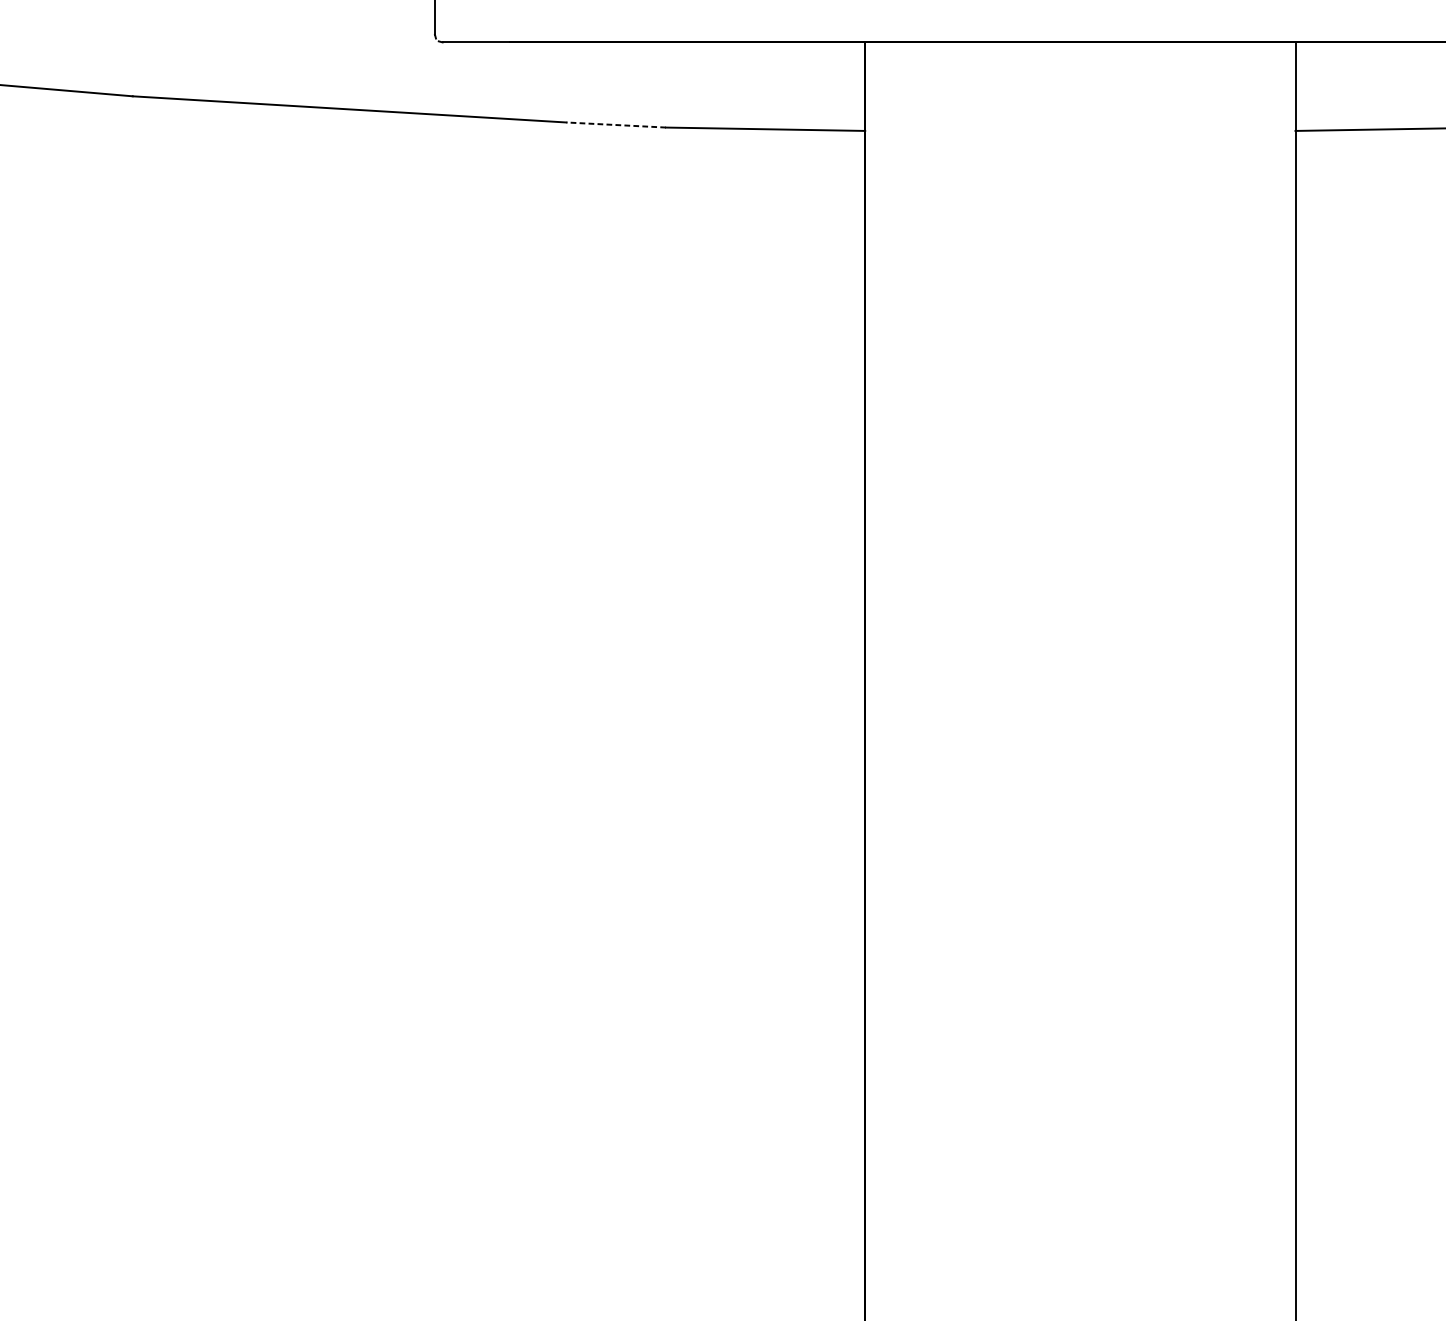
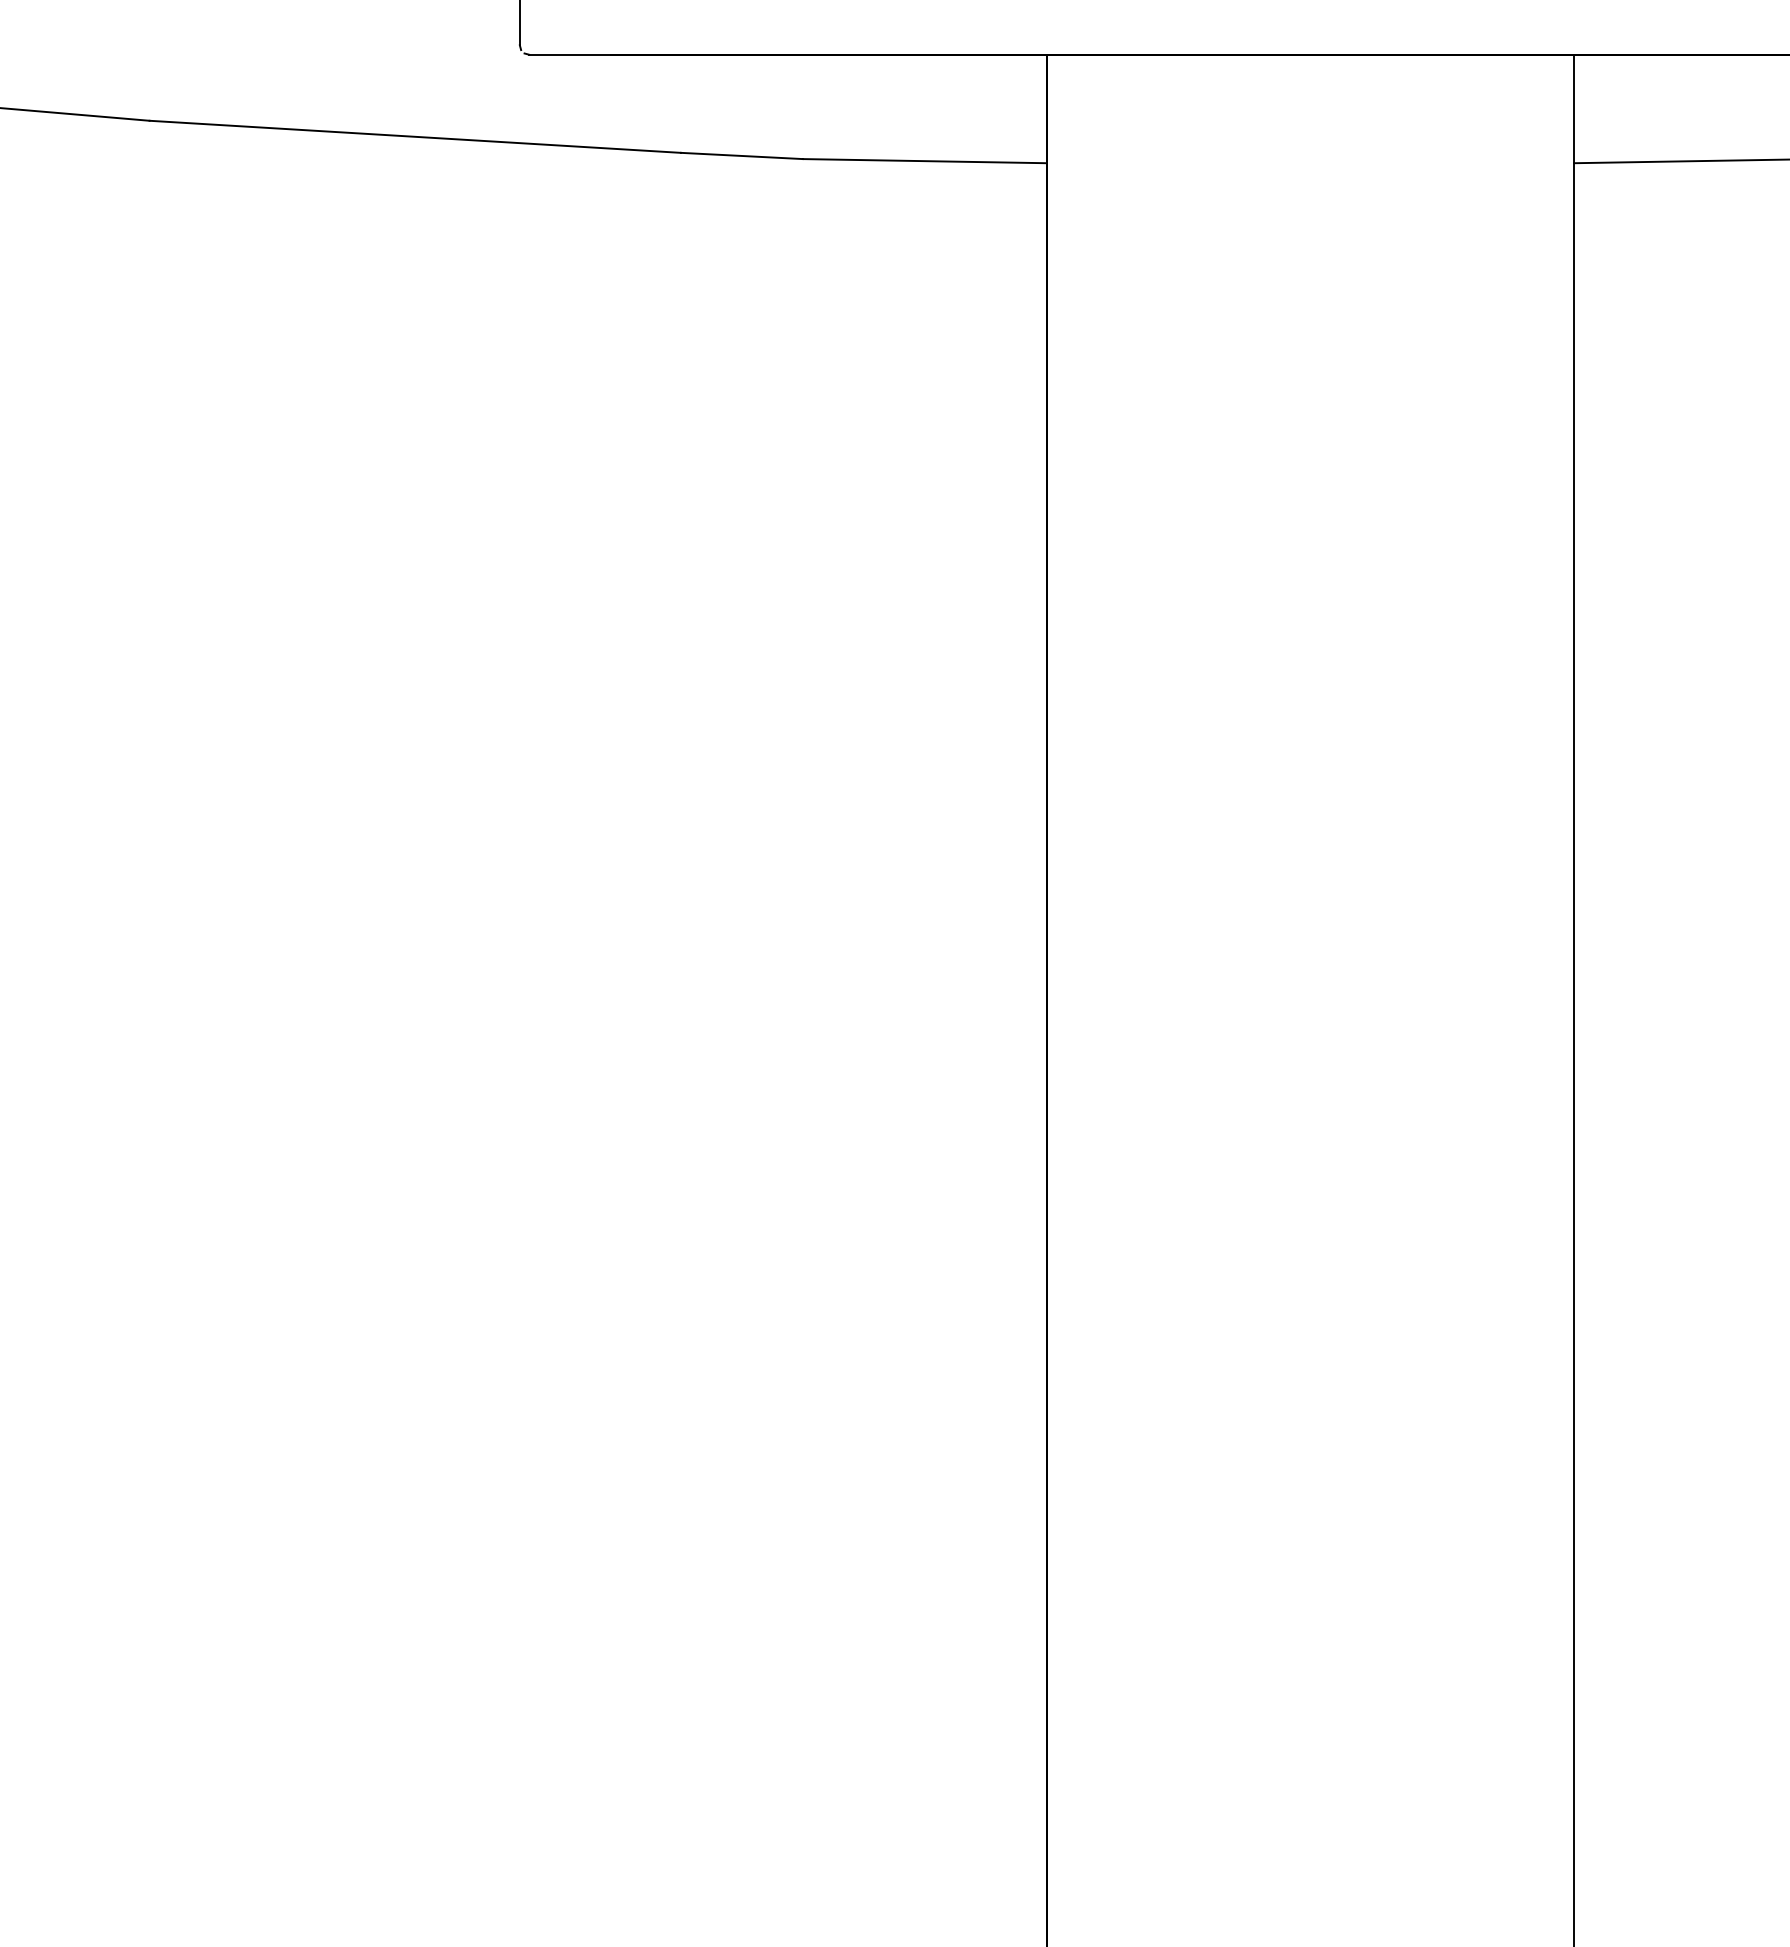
line: (615, 124) -> (741, 155), dashed -> solid

